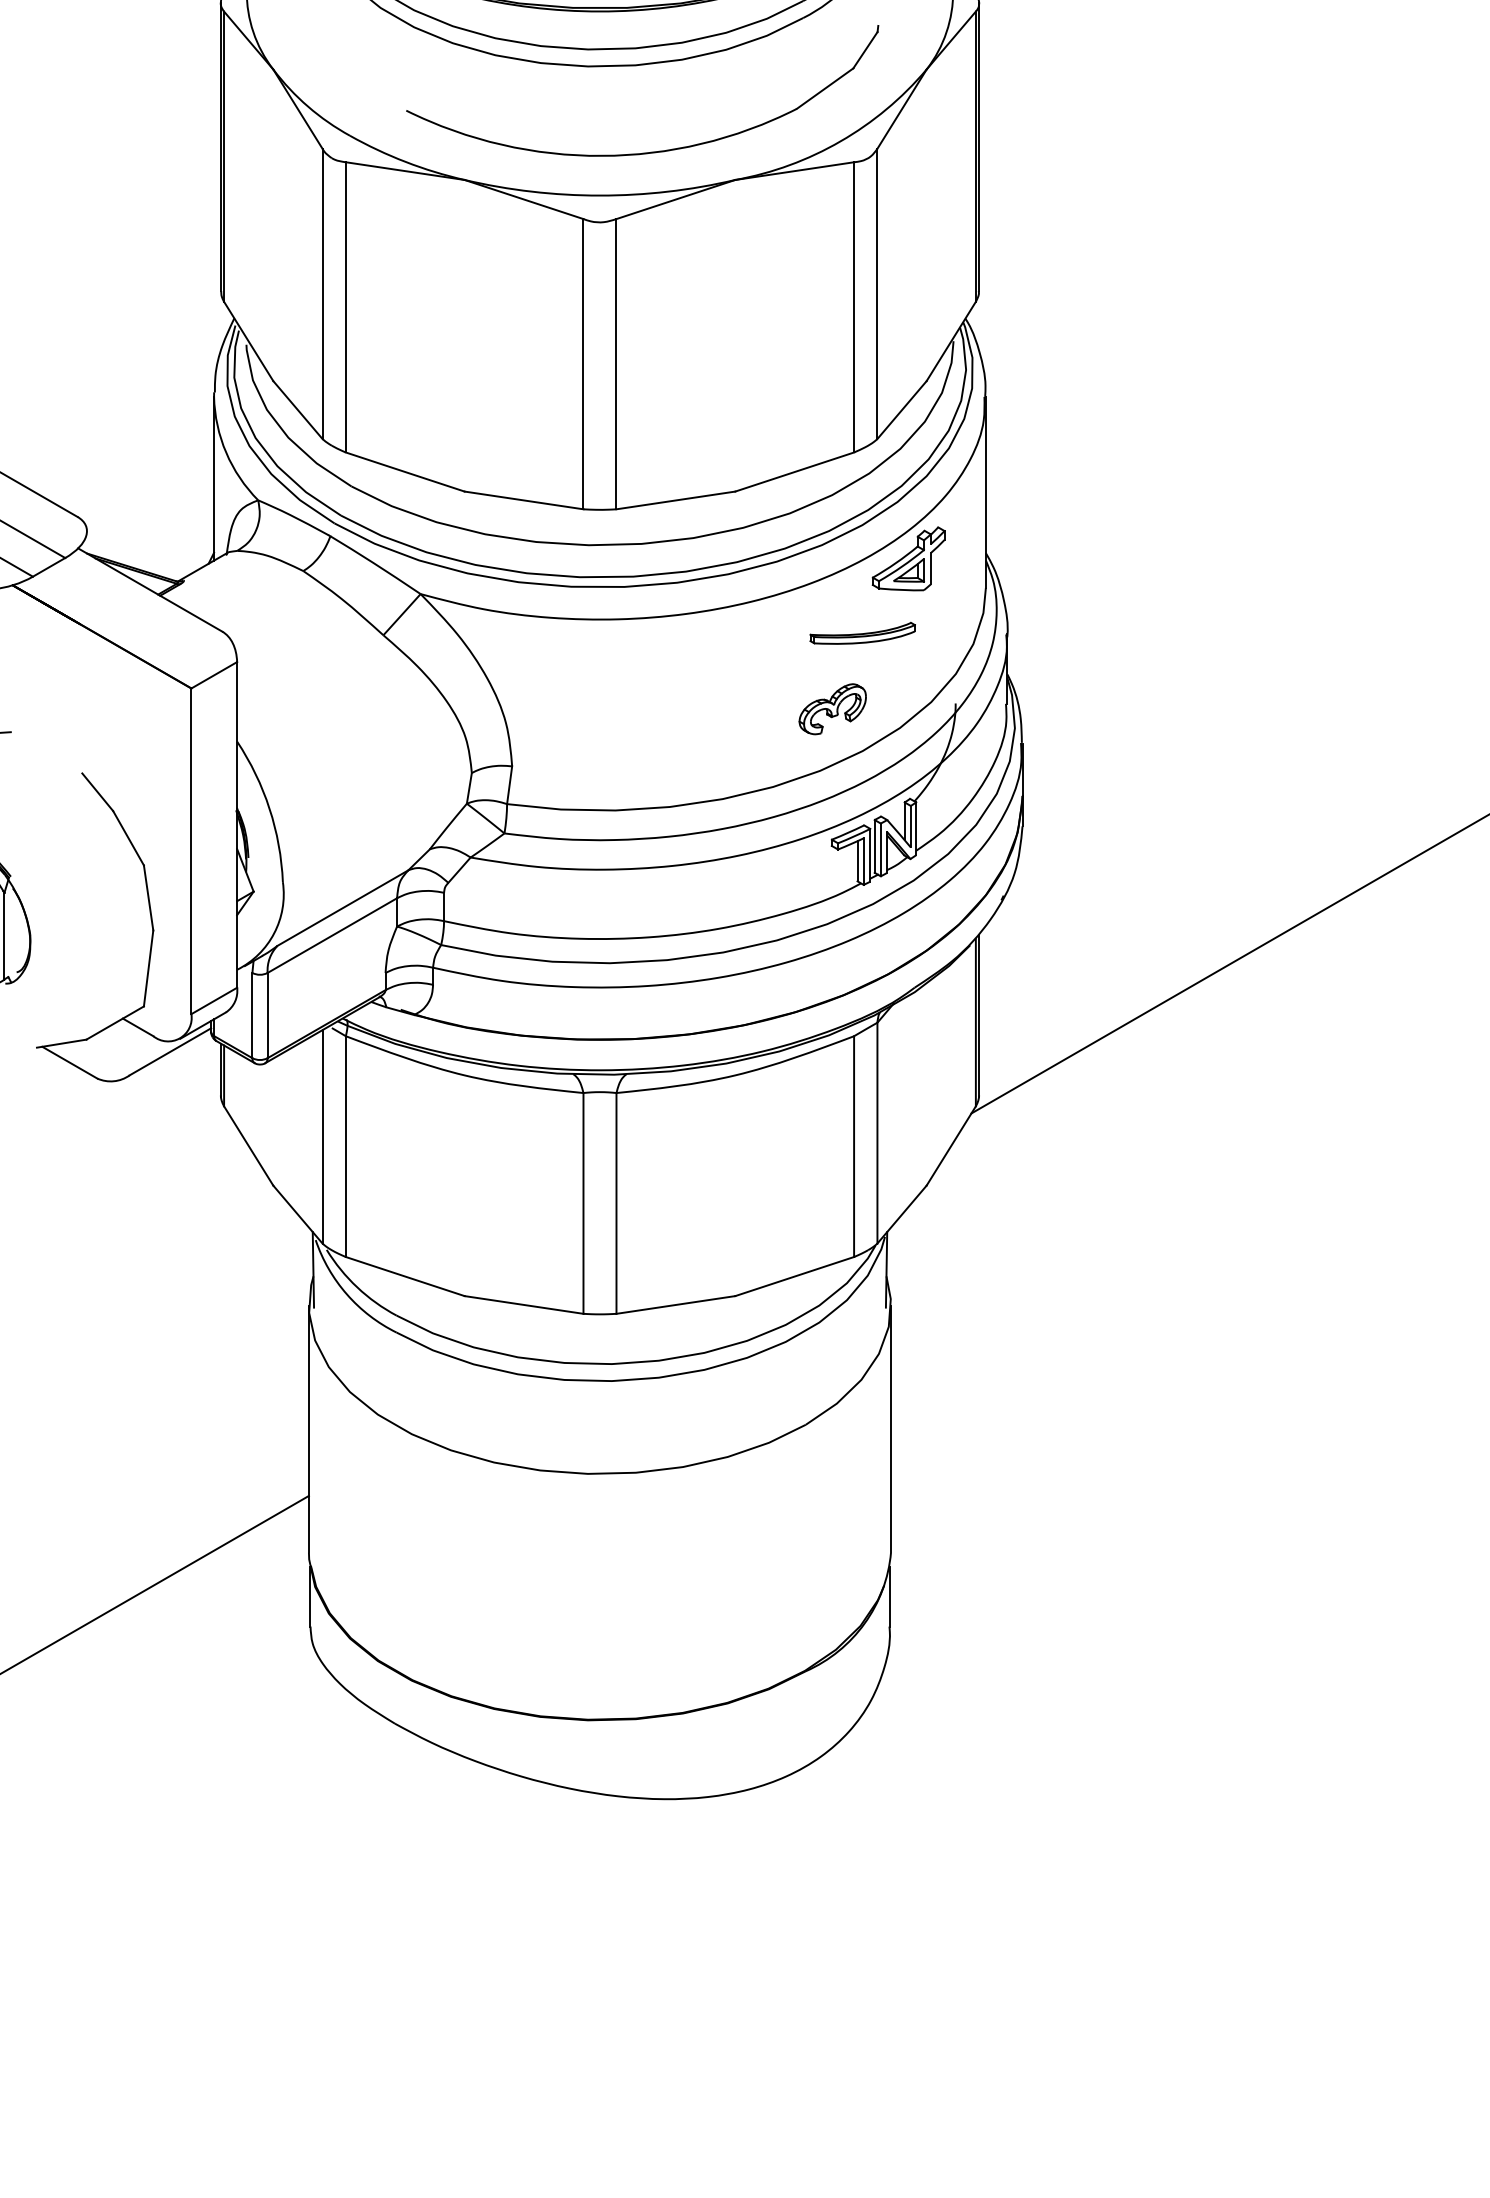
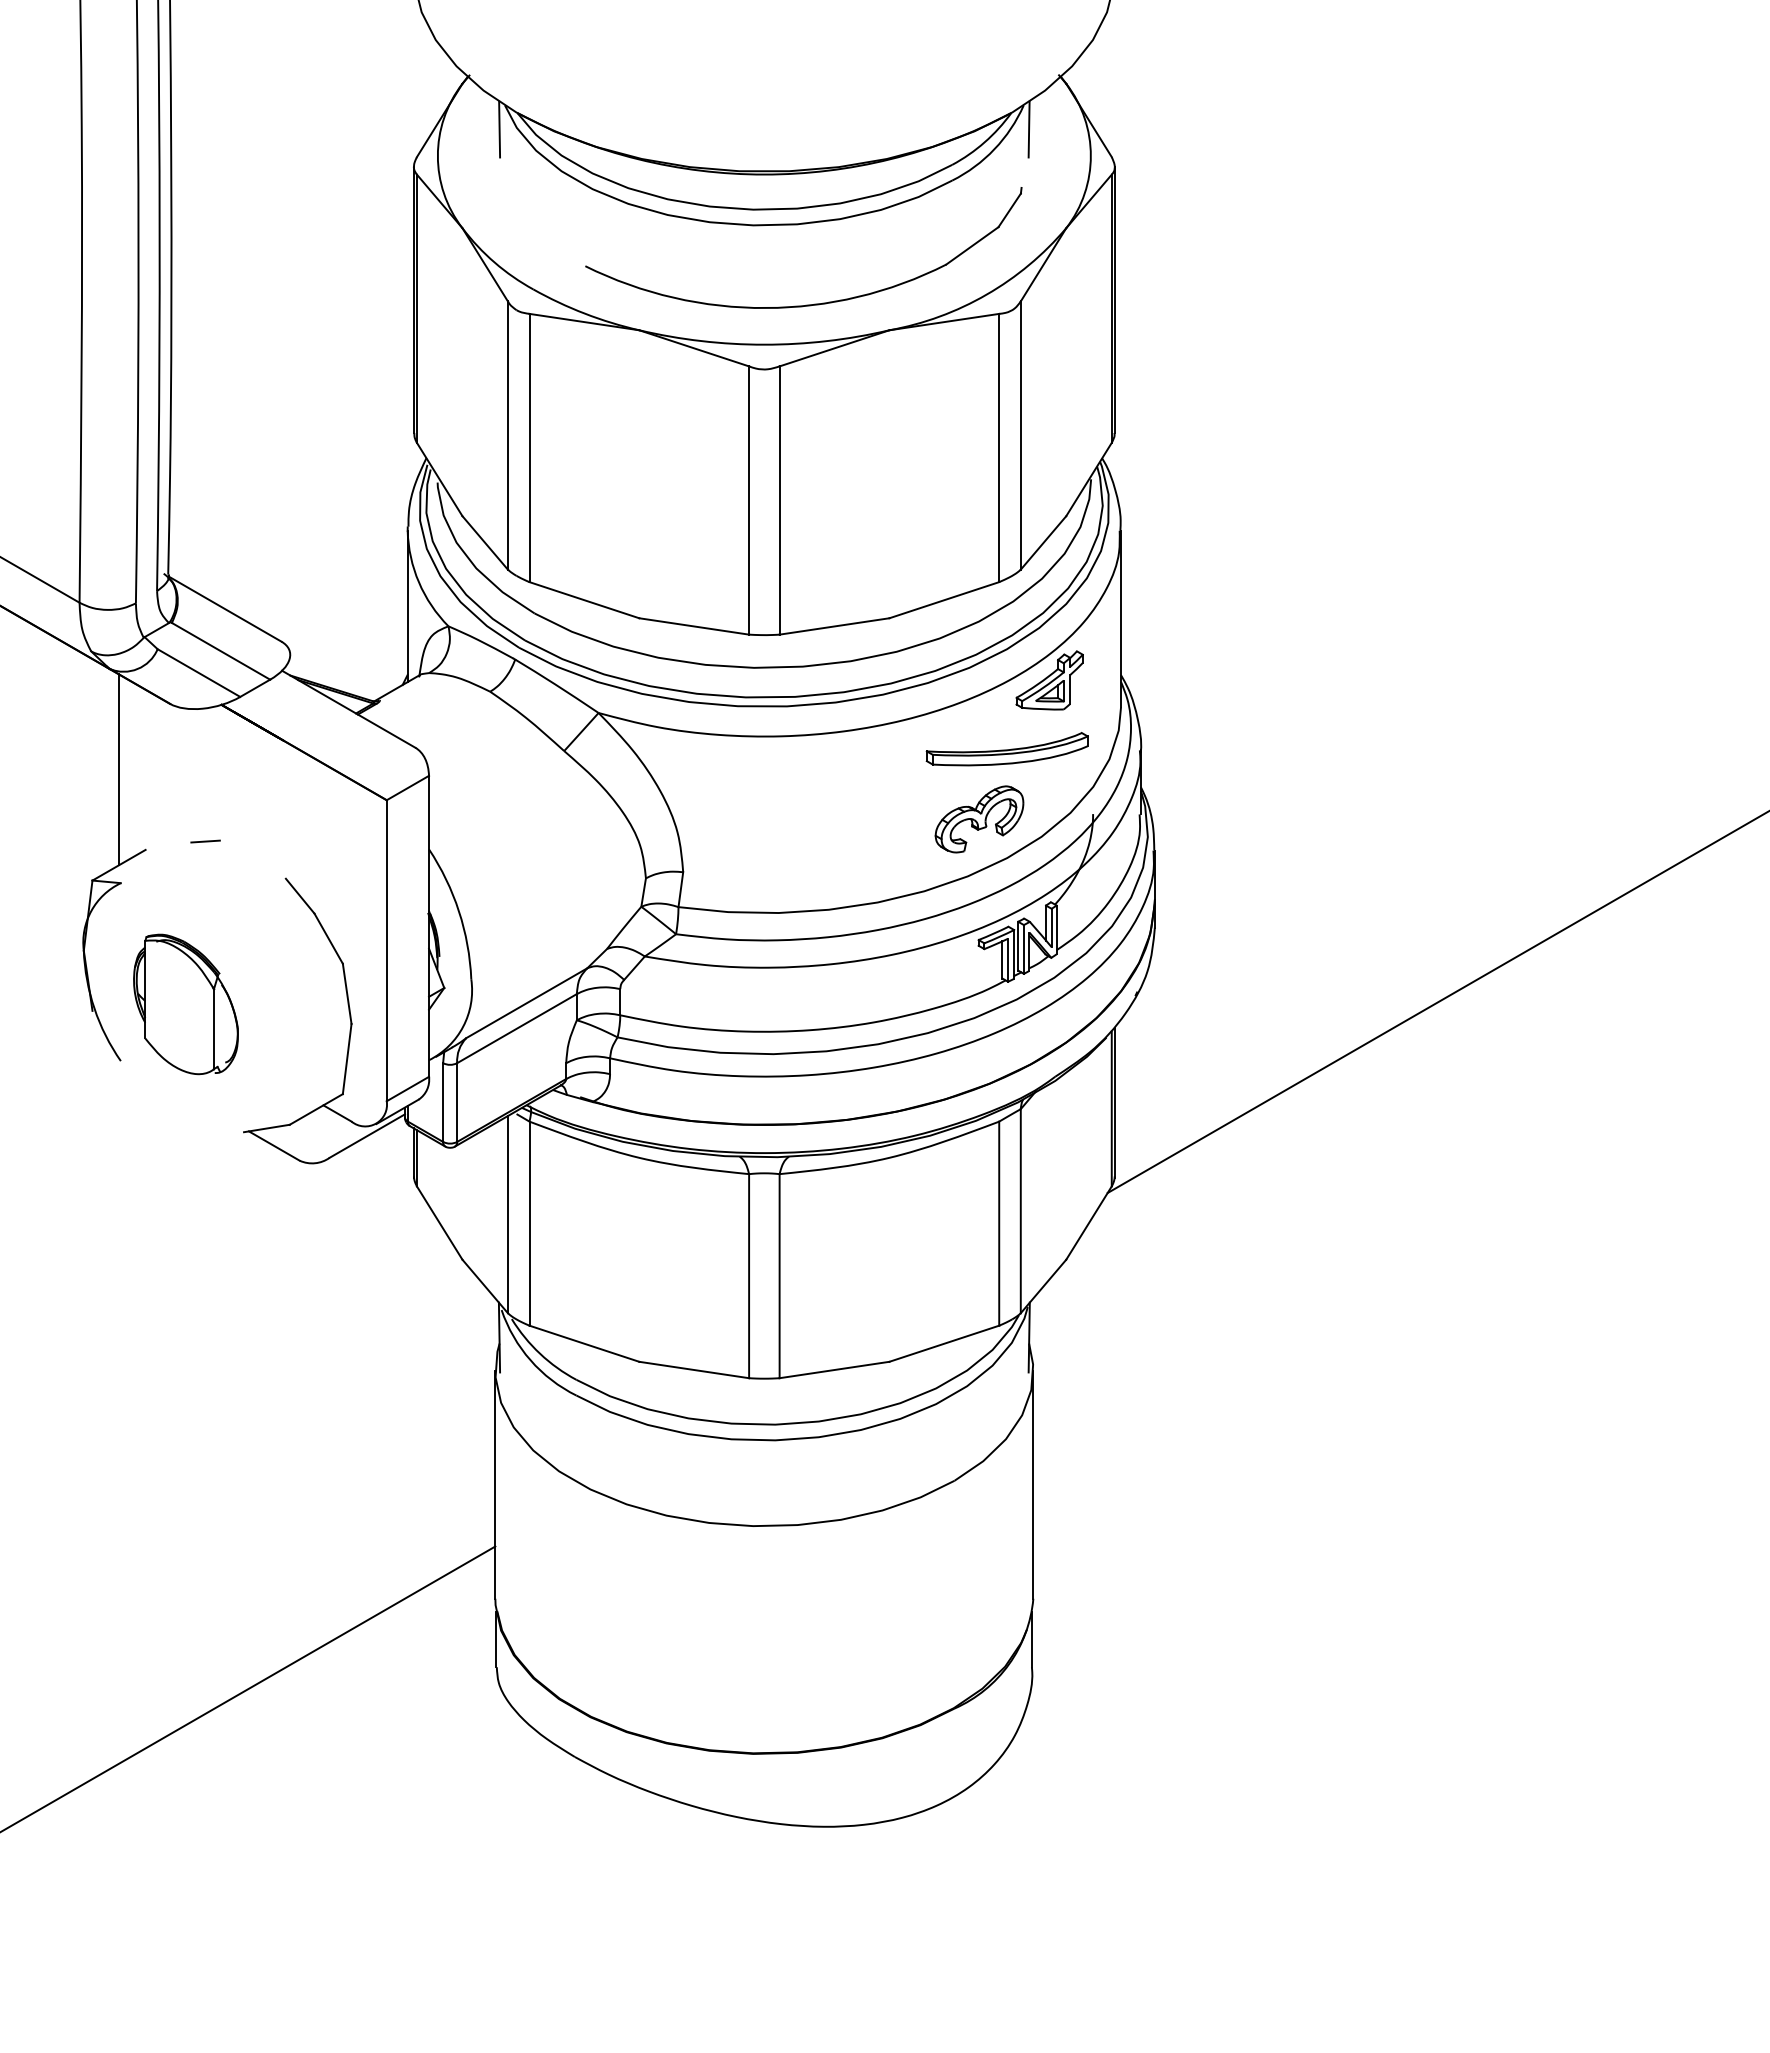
part: (861, 633) -> (1006, 749), size x1.67
part: (832, 709) -> (979, 819), size x1.43

